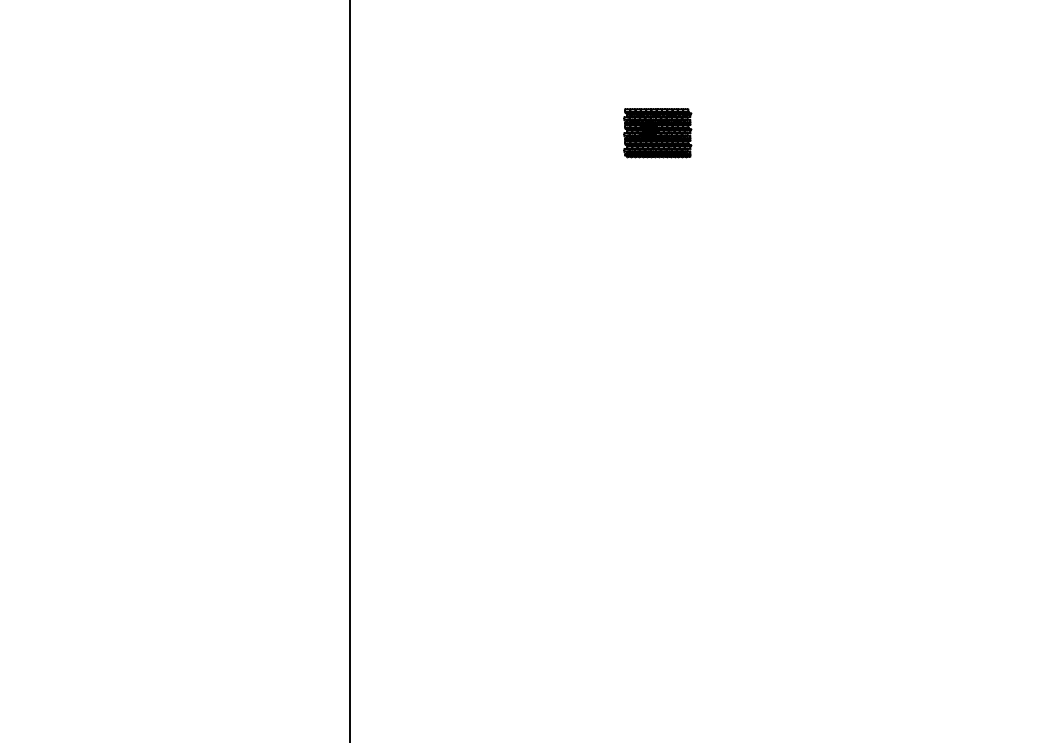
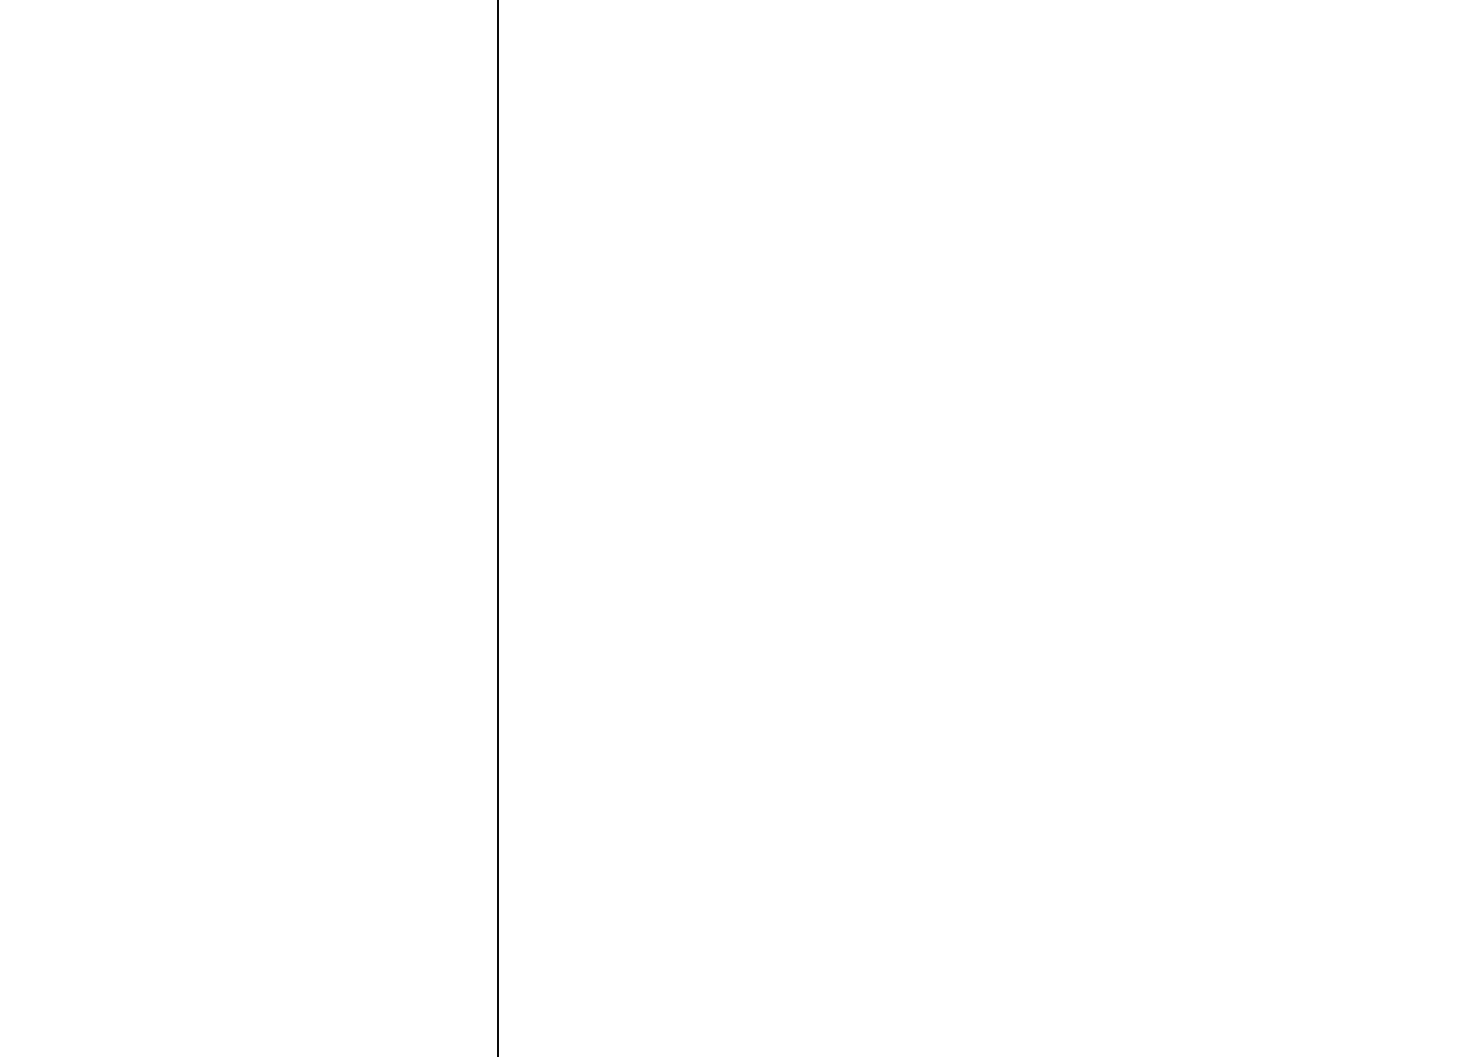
part: (657, 133) -> (935, 189), removed

